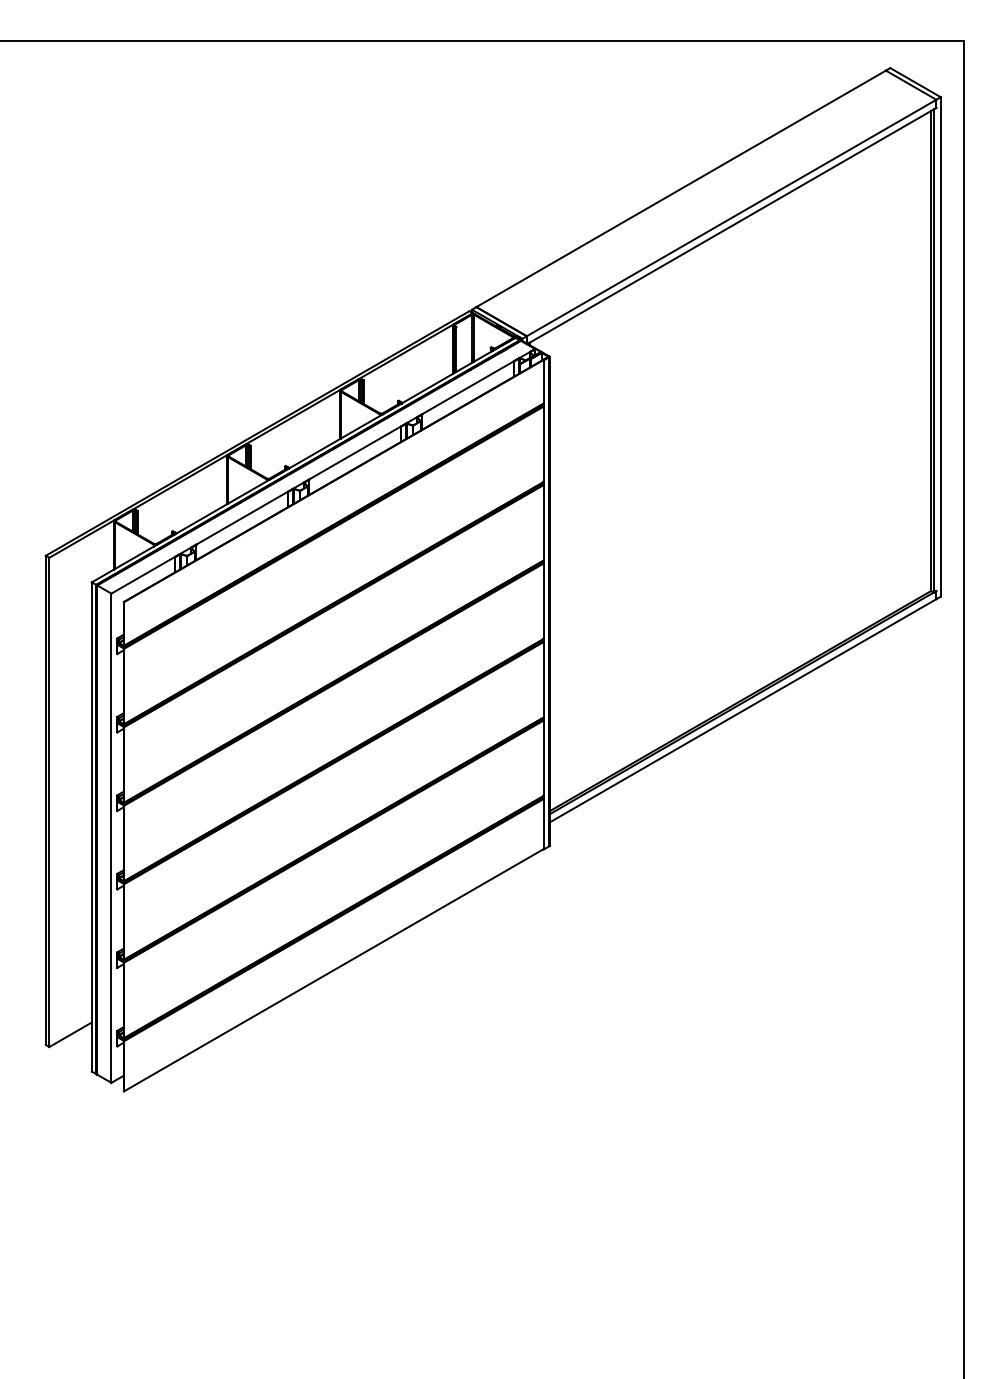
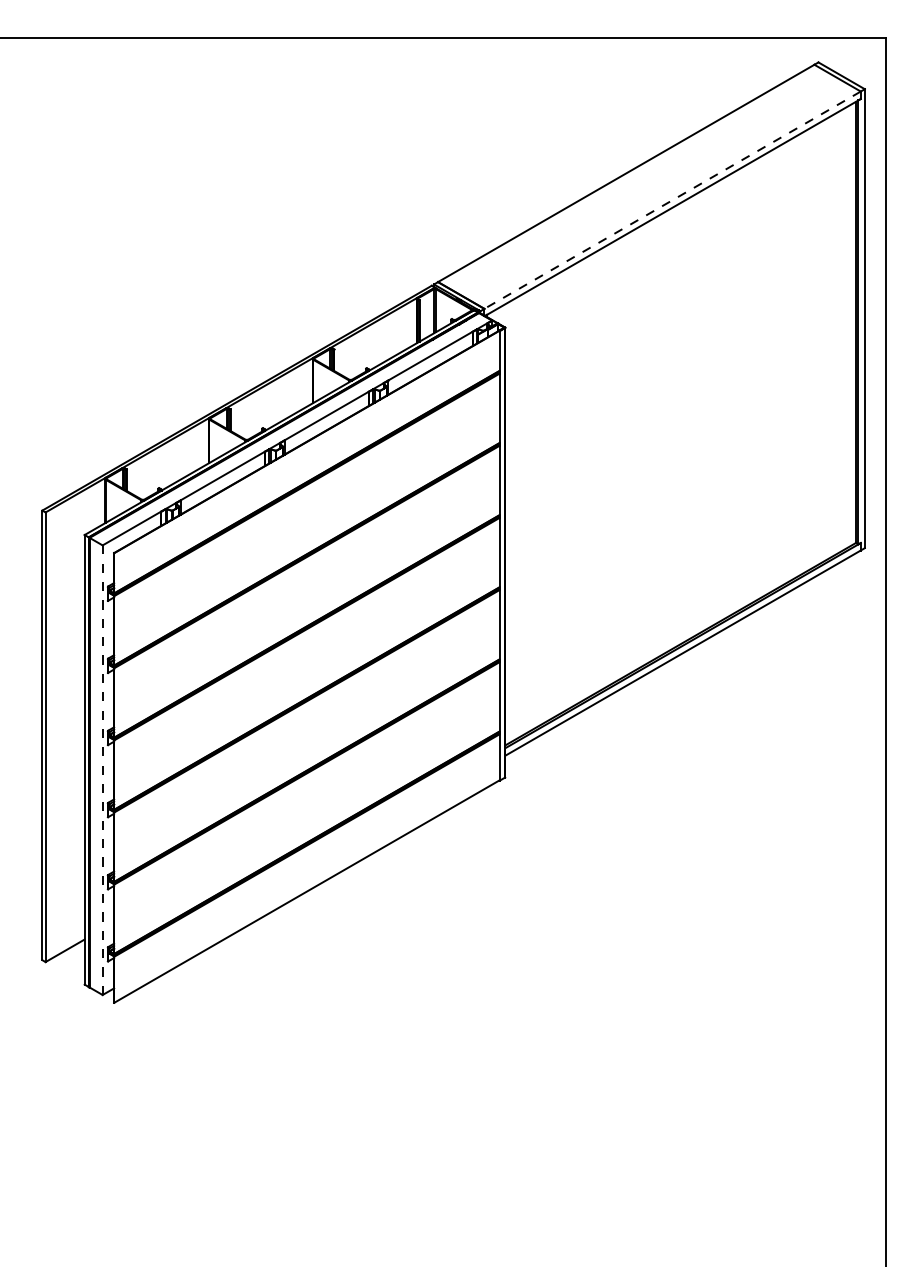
line: (731, 218) -> (672, 200), solid -> dashed
line: (111, 838) -> (102, 770), solid -> dashed

